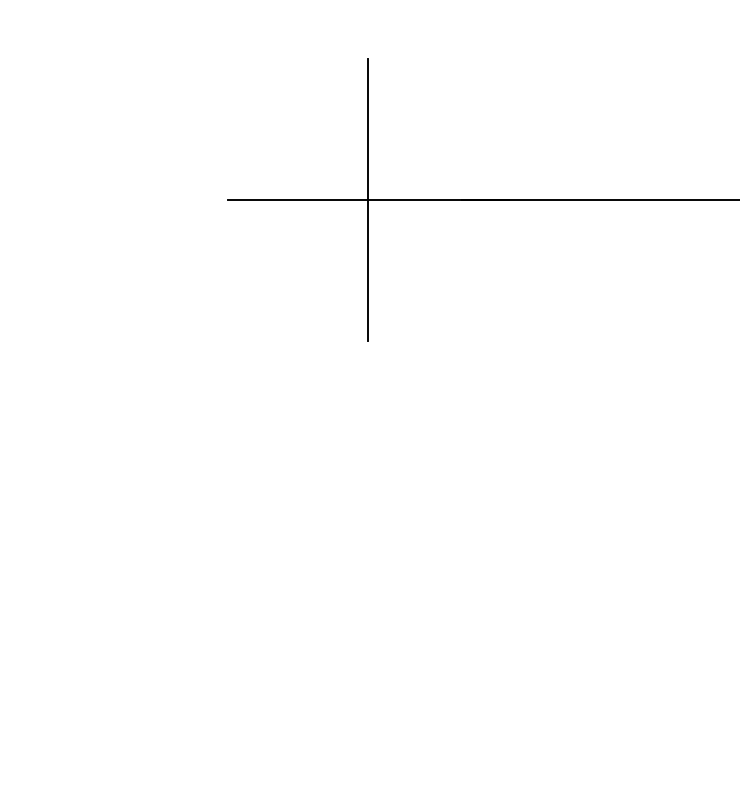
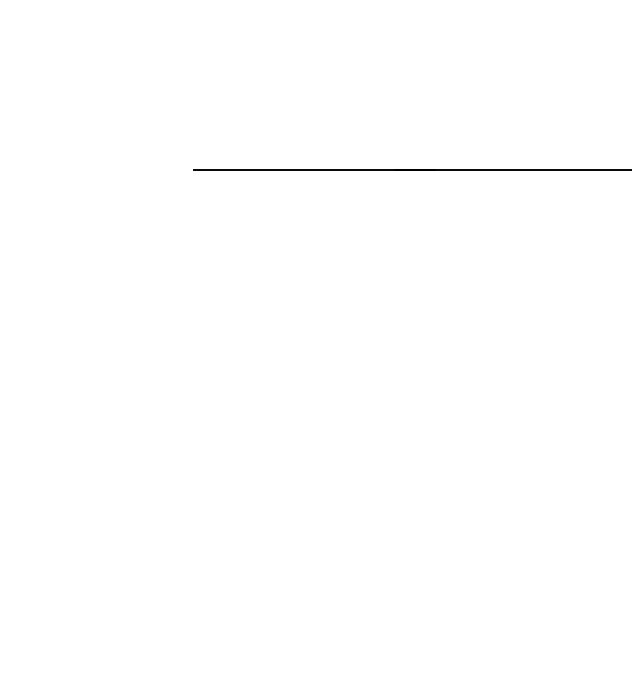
line: (368, 199) -> (314, 170), removed

